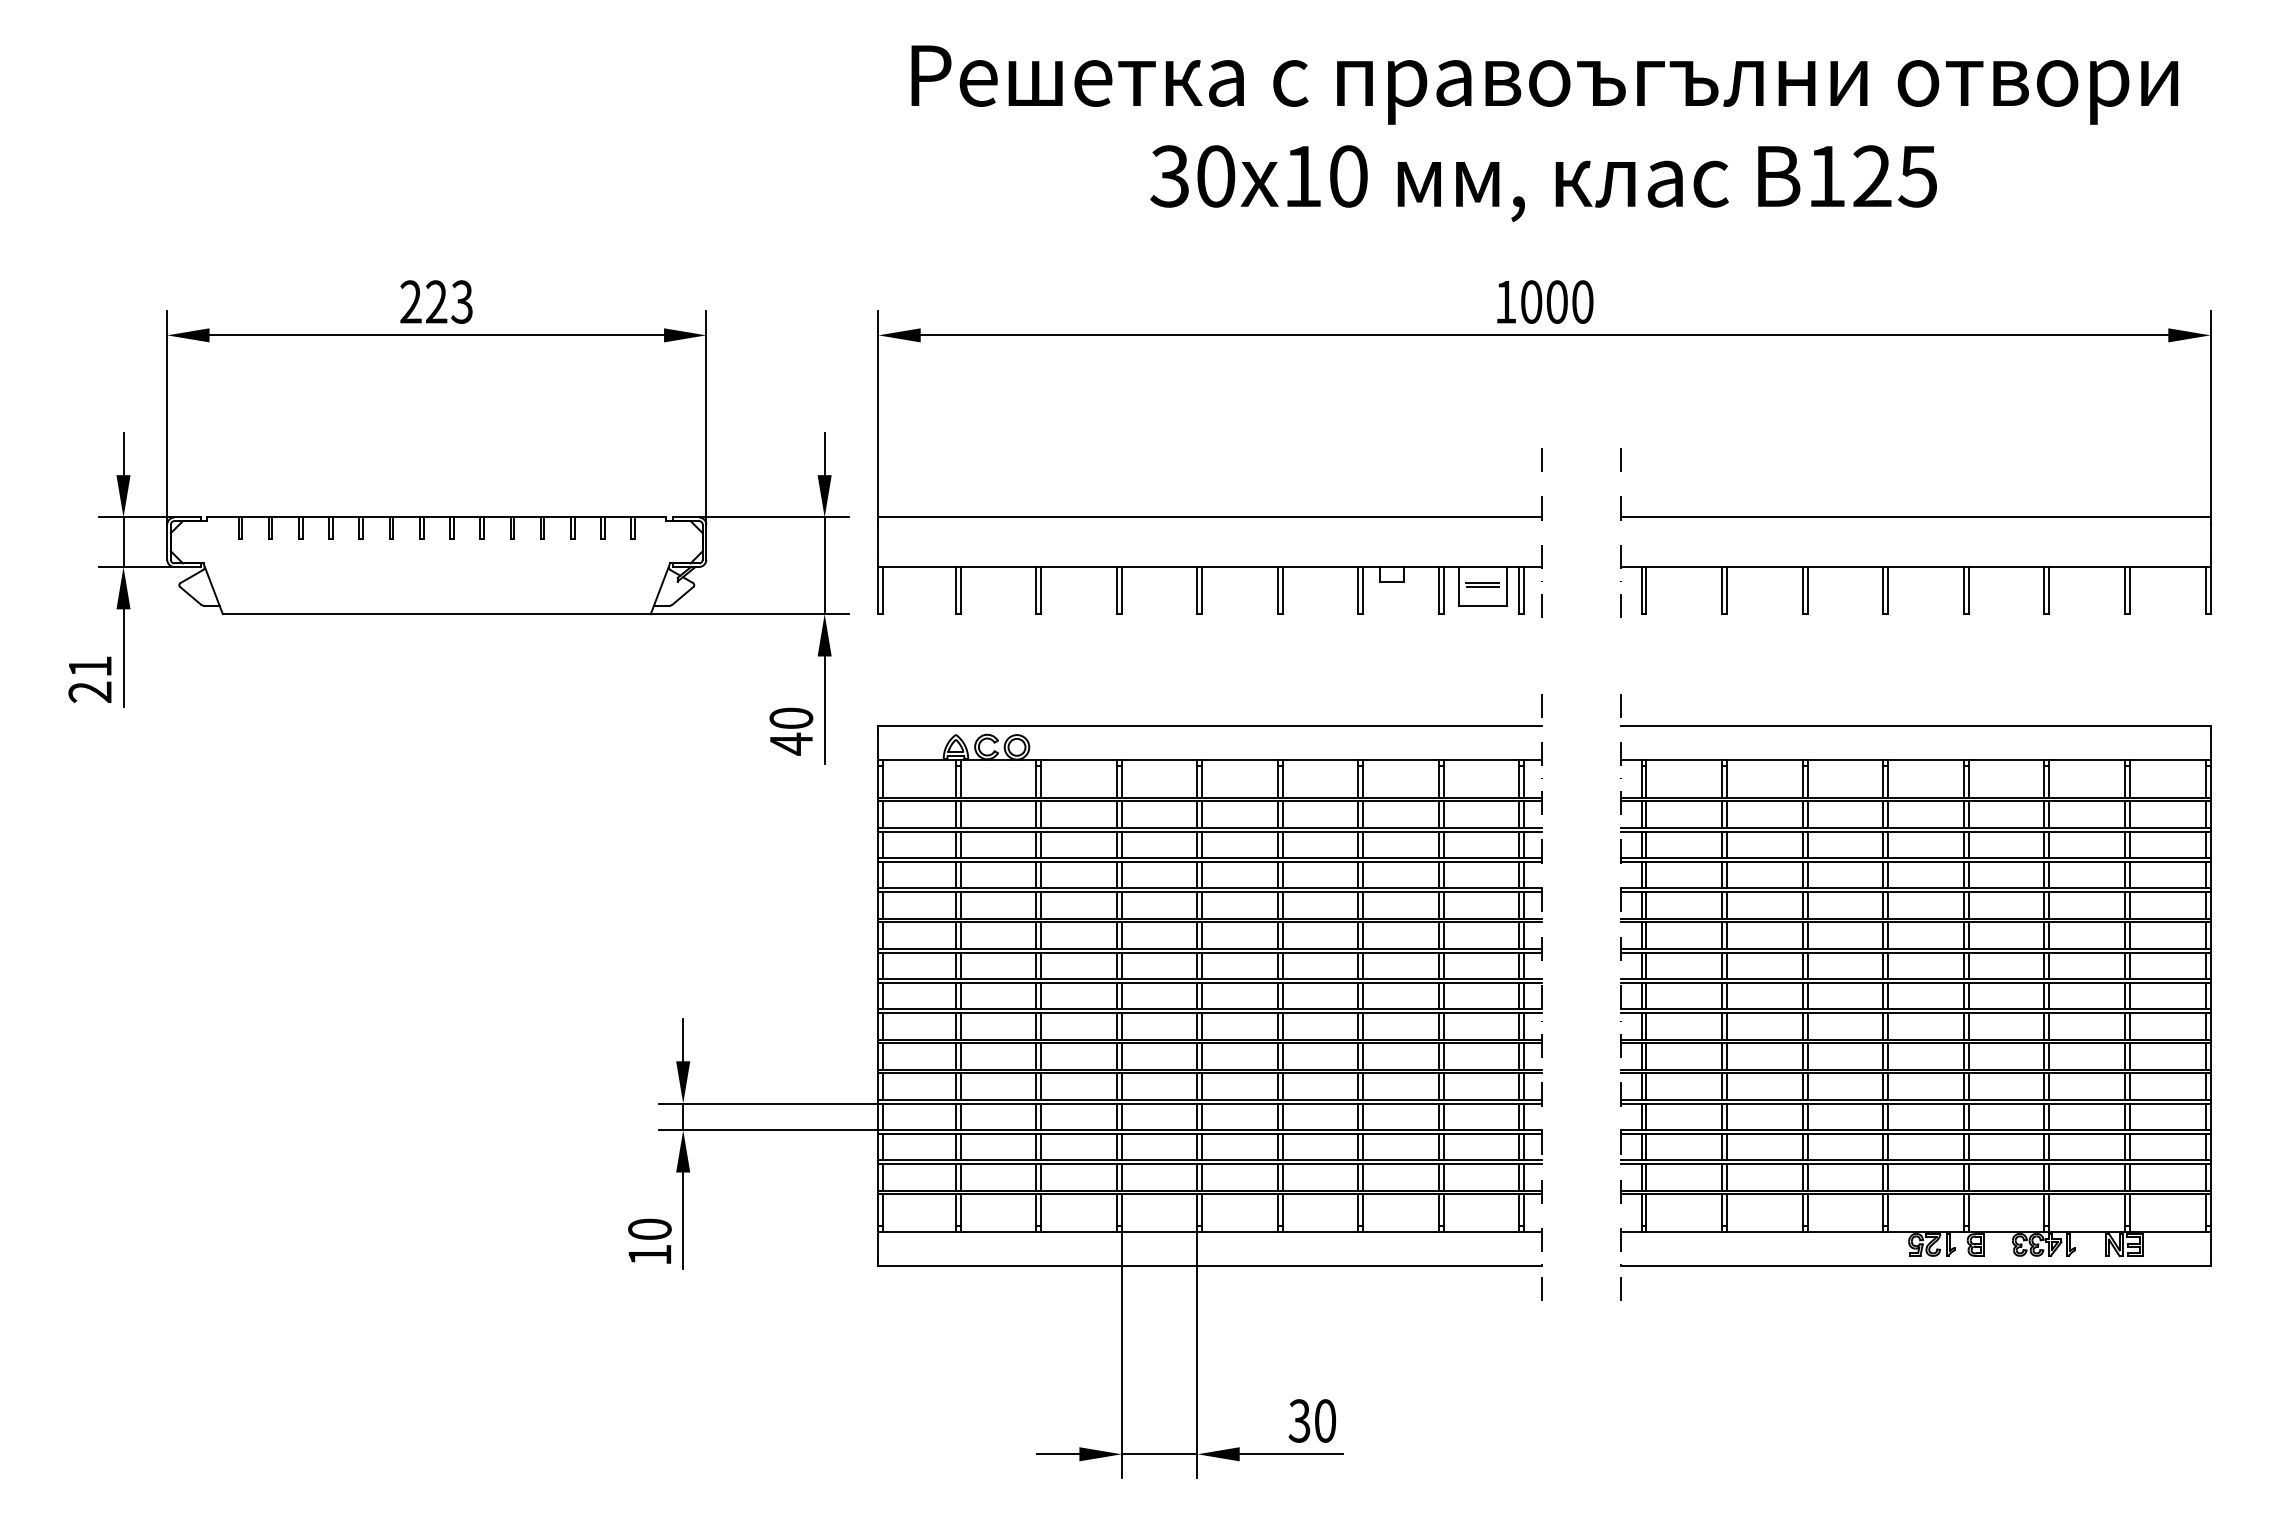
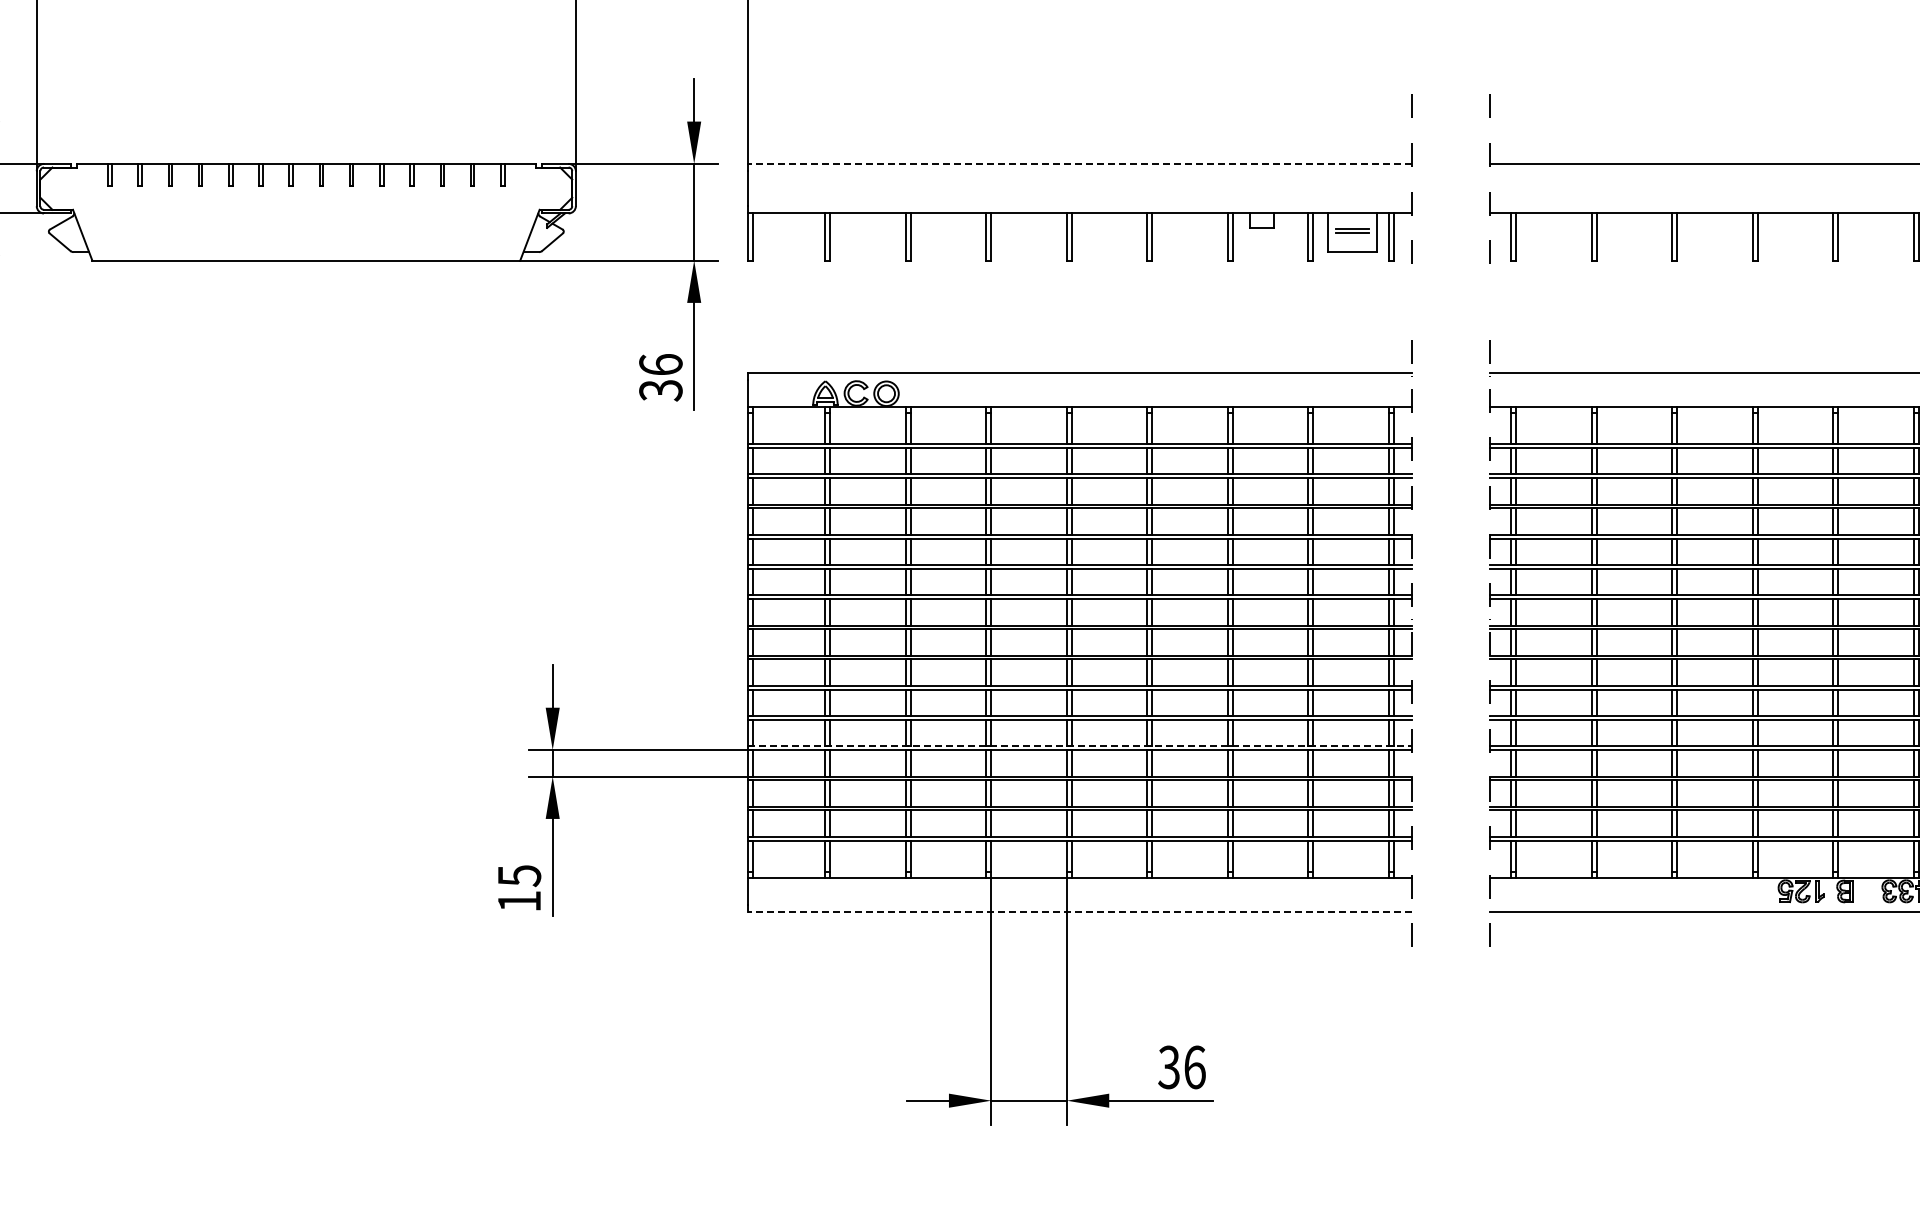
line: (1210, 517) -> (1080, 163), solid -> dashed
text: (791, 731) -> (661, 377), 40 -> 36
line: (1210, 1099) -> (1080, 745), solid -> dashed
text: (649, 1229) -> (519, 875), 10 -> 15
line: (1210, 1265) -> (1080, 911), solid -> dashed
text: (1325, 1420) -> (1195, 1066), 30 -> 36

